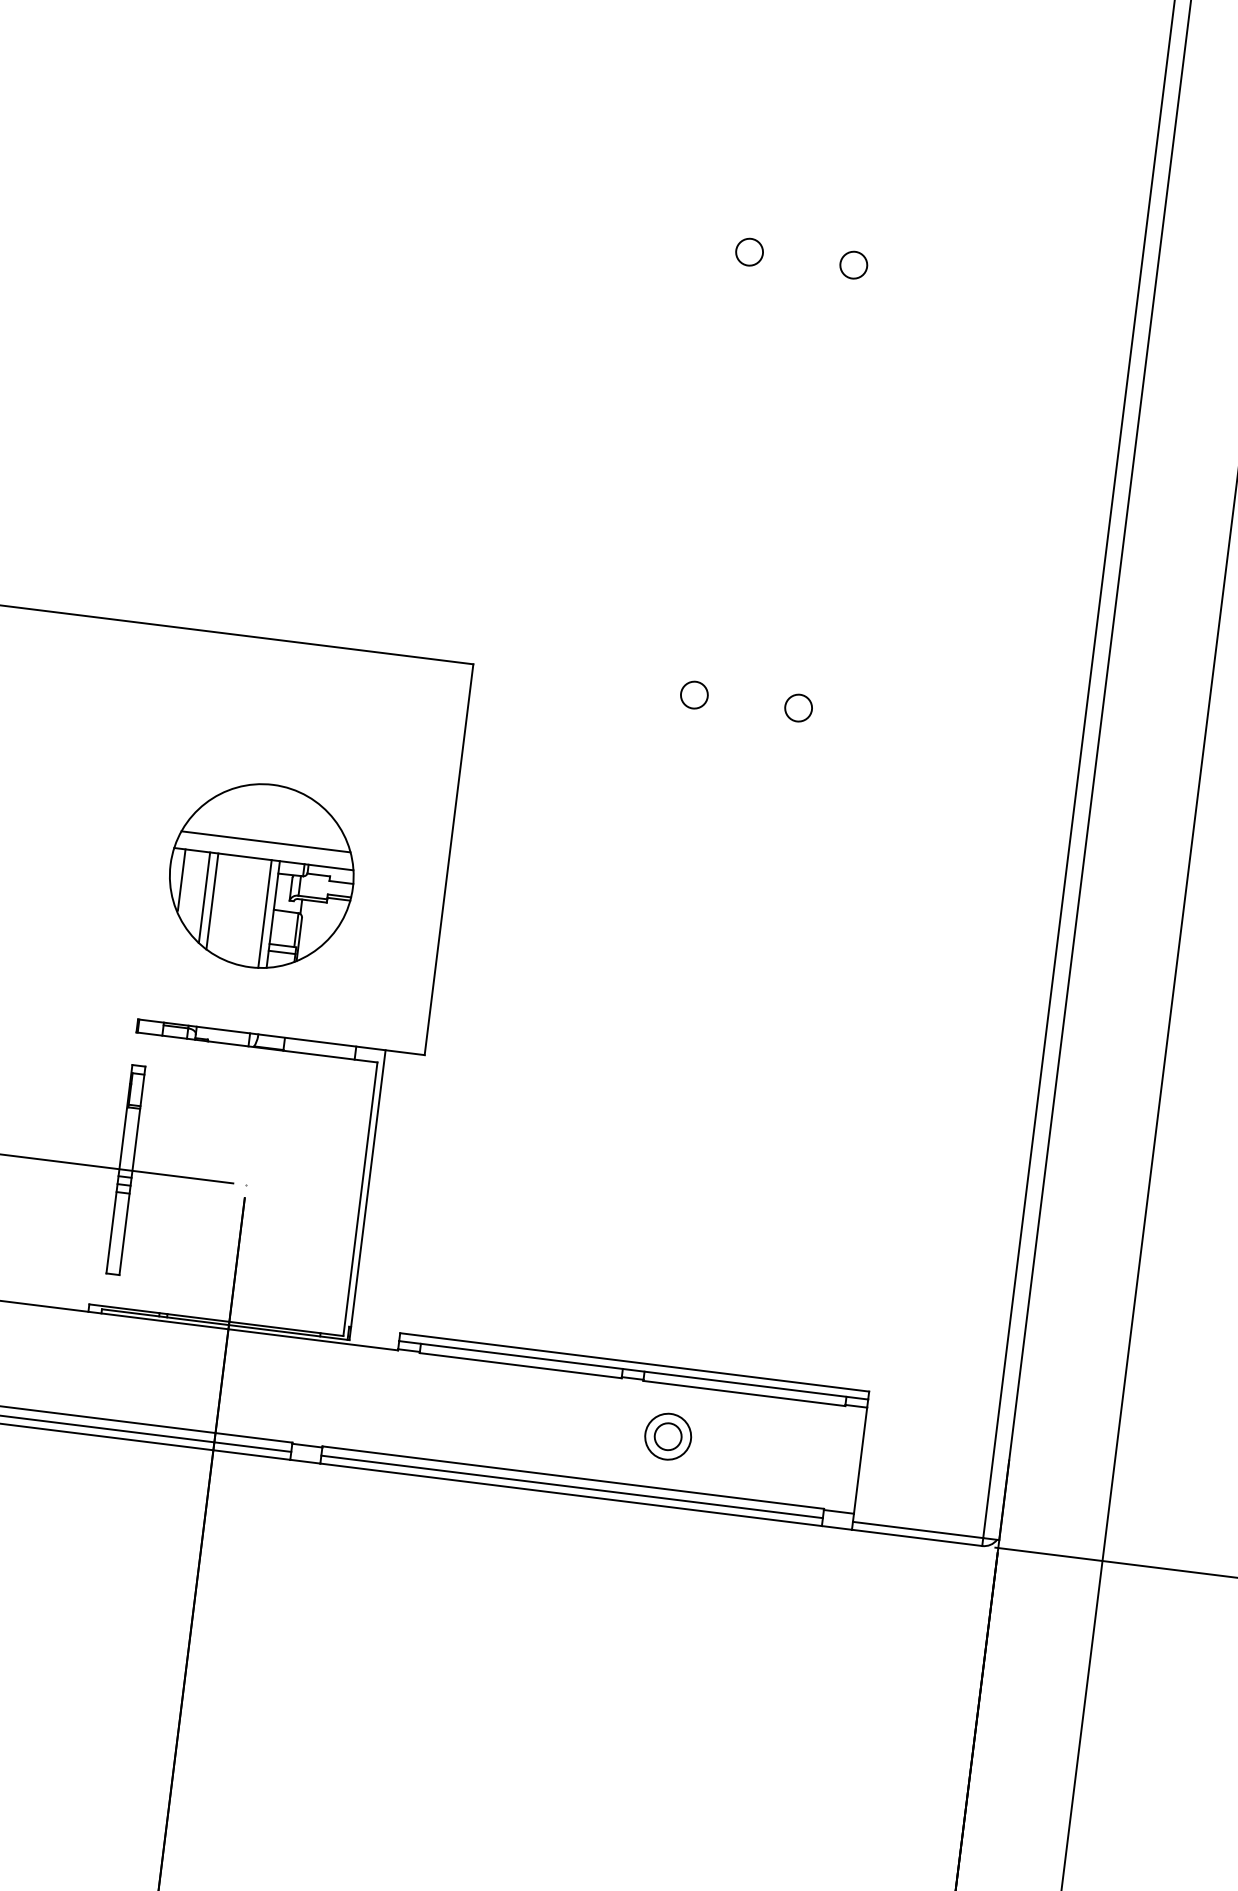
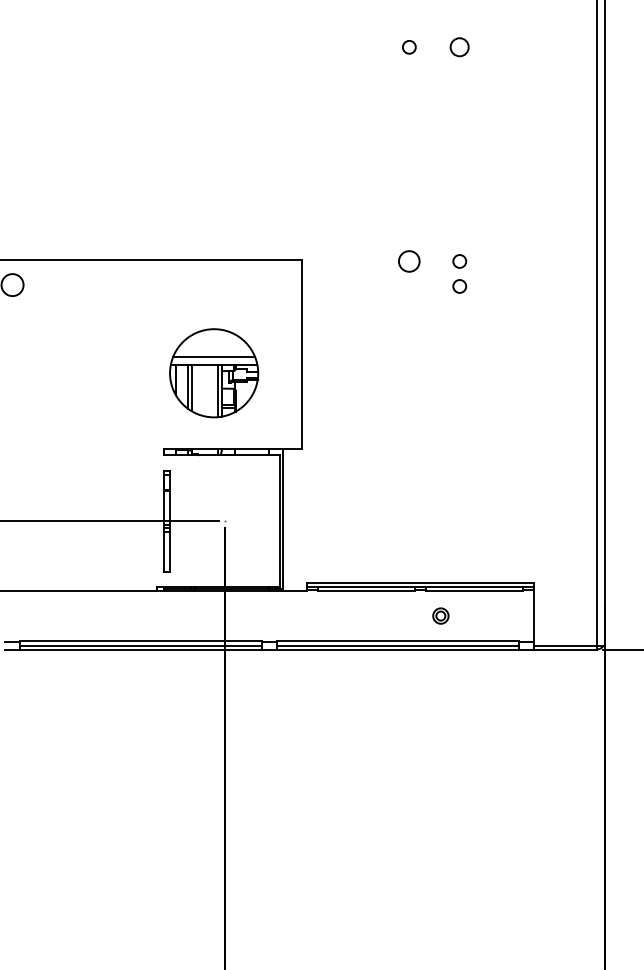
circle: (853, 265) -> (459, 47), size x1.4
circle: (694, 695) -> (409, 261), size x1.6
circle: (791, 759) -> (459, 286), added
part: (667, 1435) -> (440, 615), size x0.7

